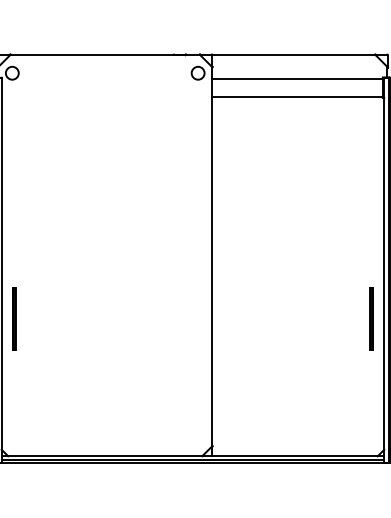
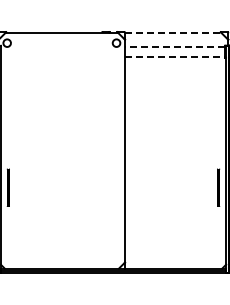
line: (294, 55) -> (173, 32), solid -> dashed
line: (296, 78) -> (174, 46), solid -> dashed
line: (298, 95) -> (175, 56), solid -> dashed

